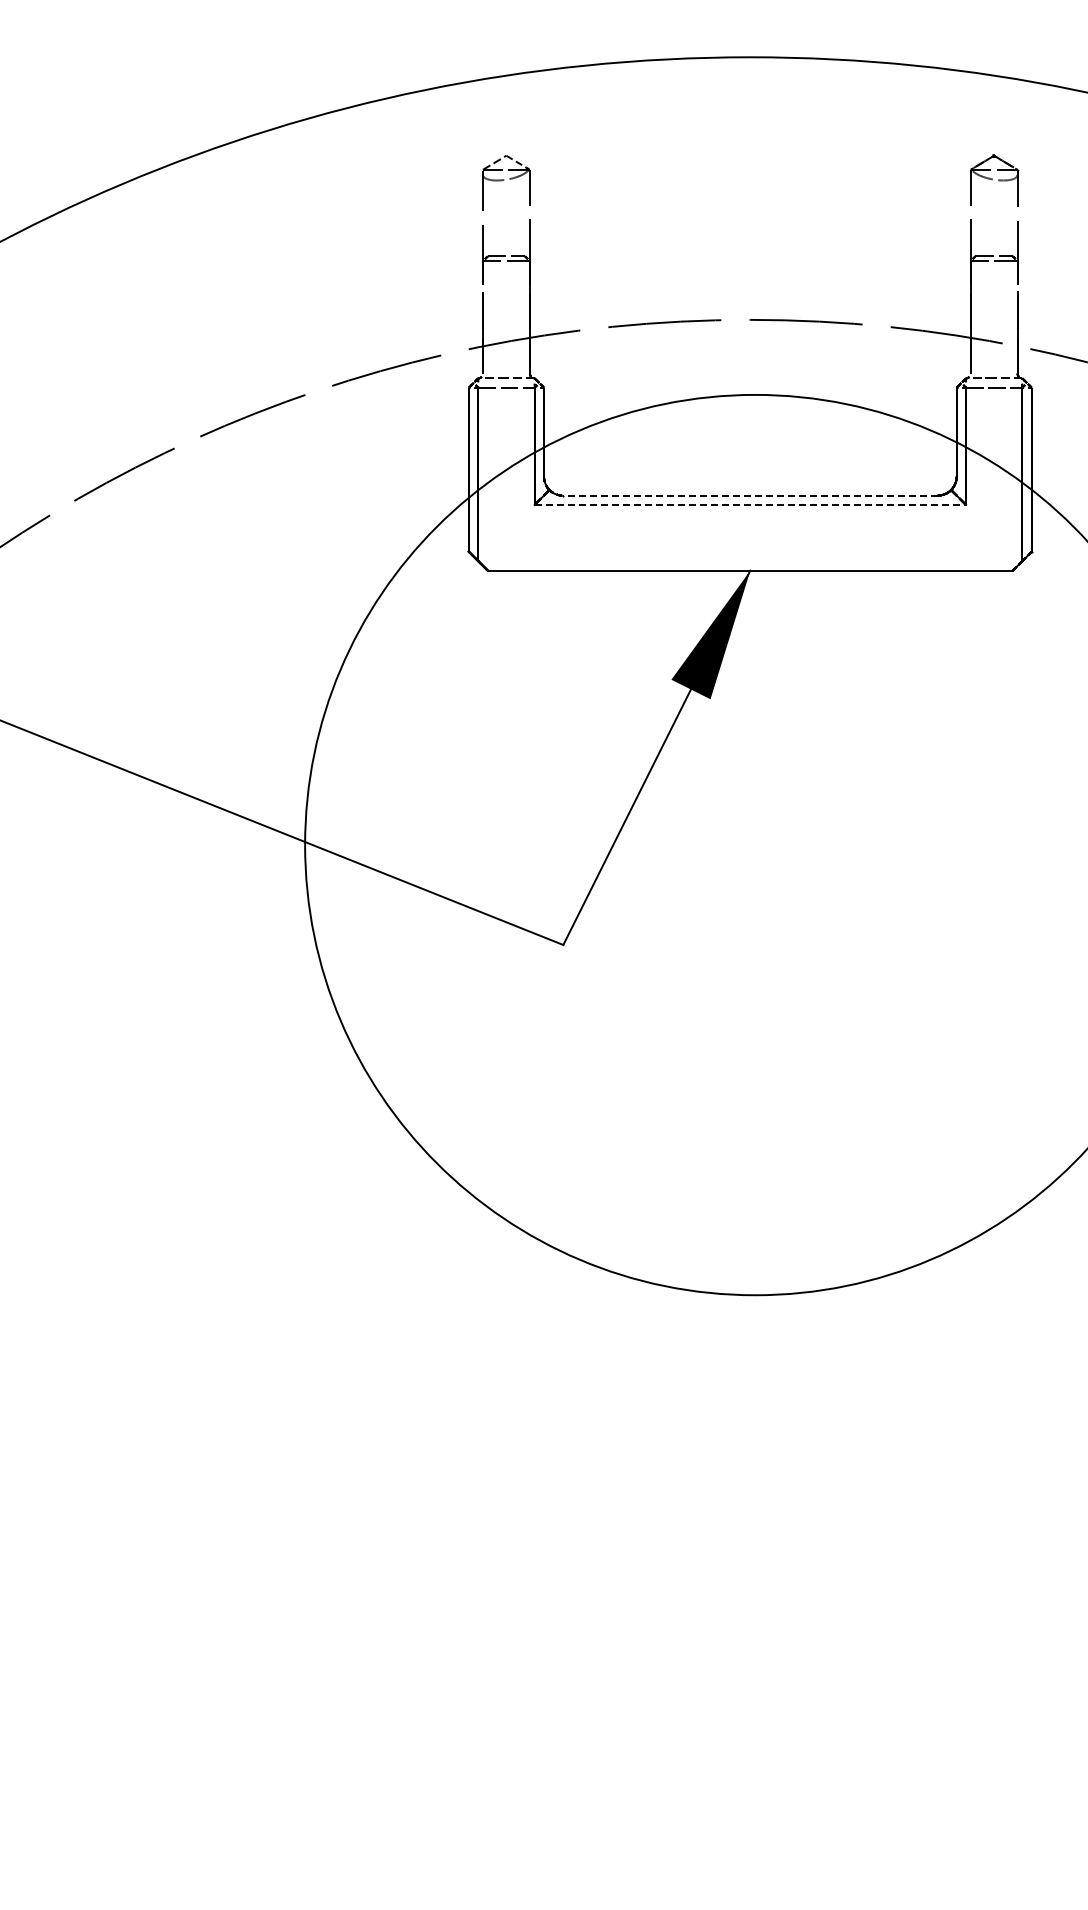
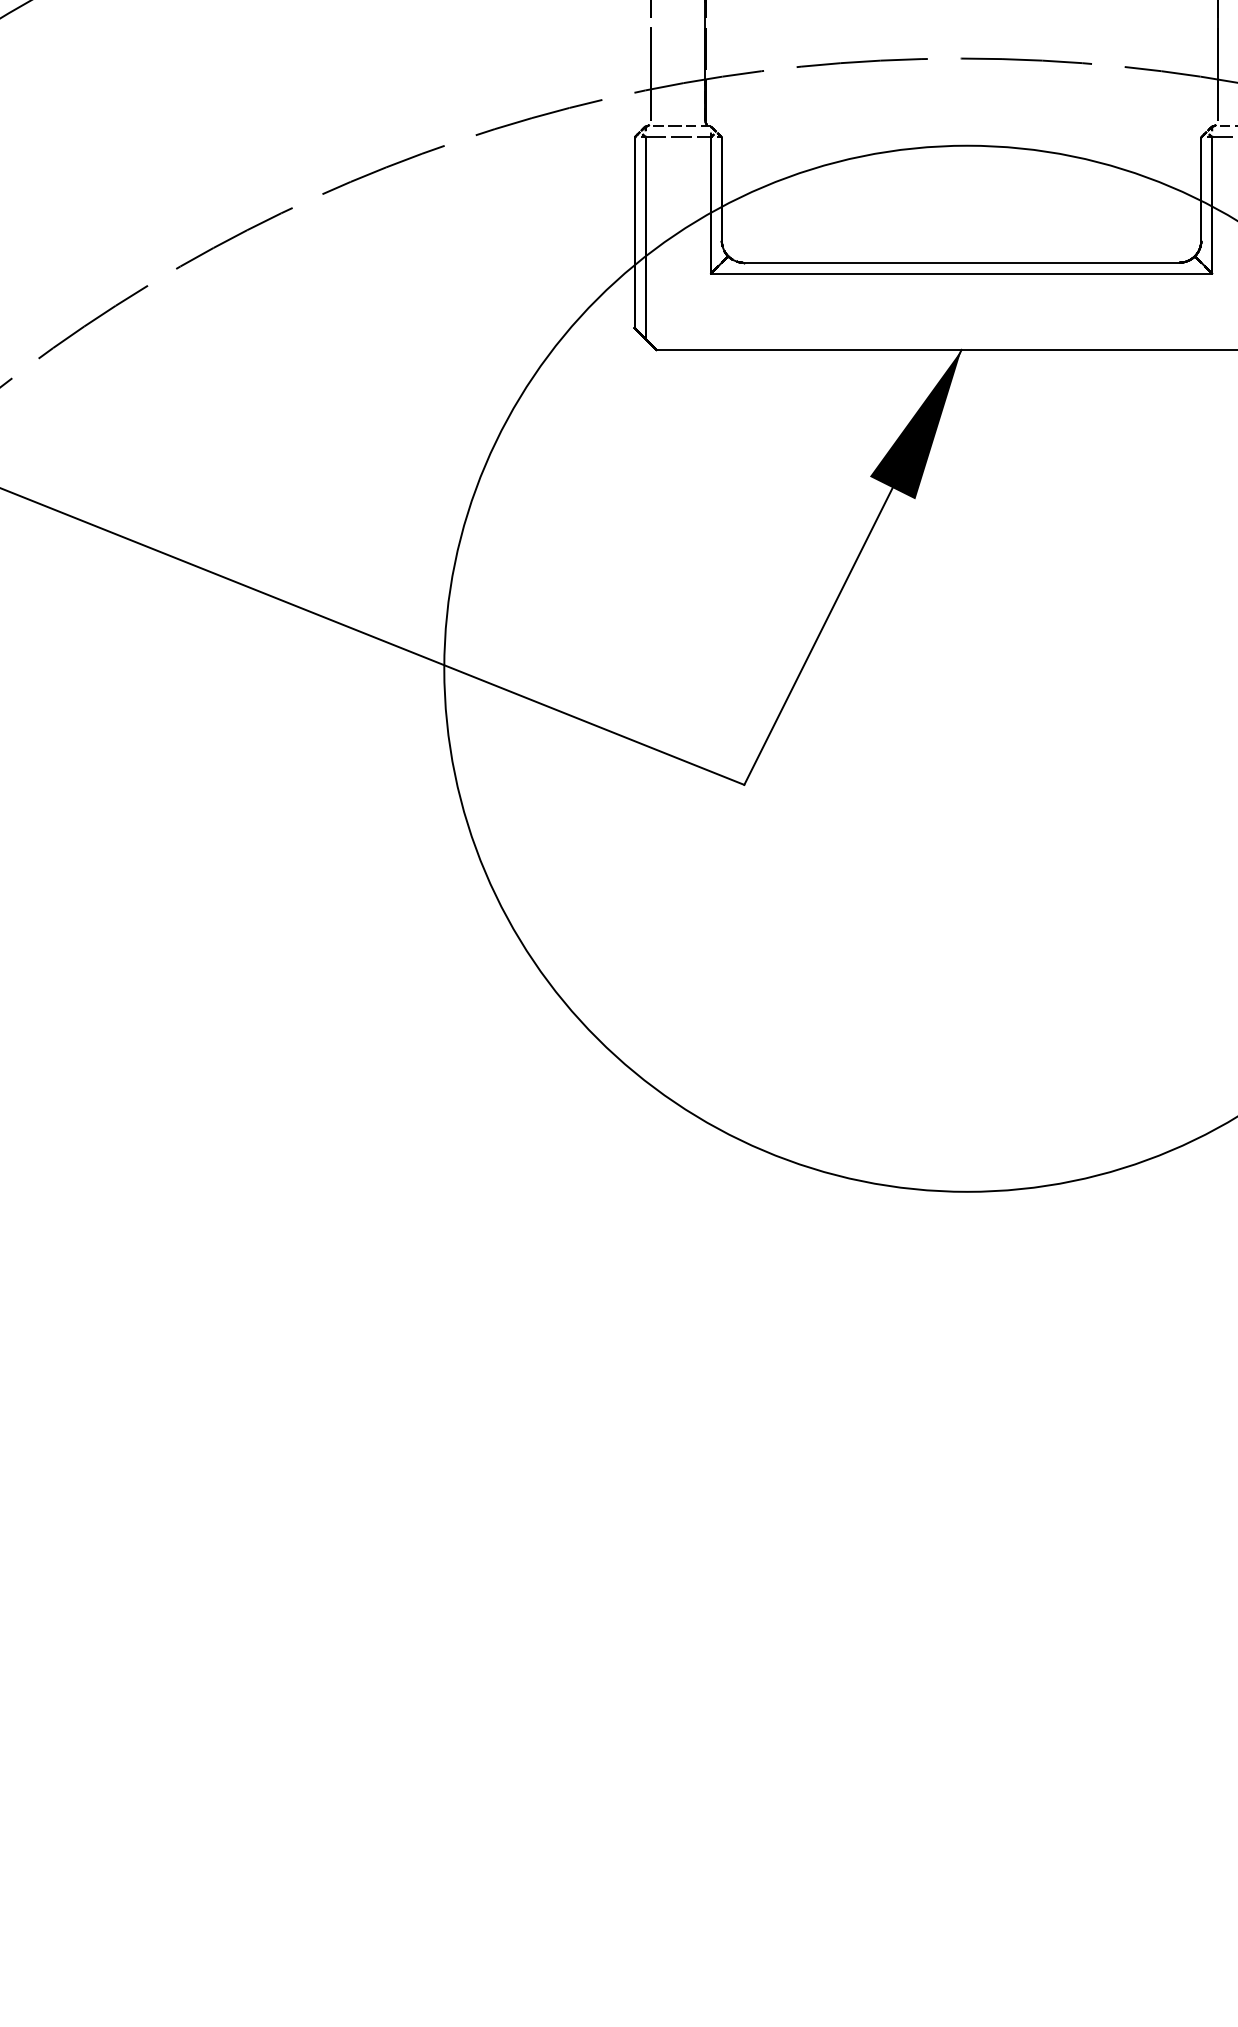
line: (750, 495) -> (961, 262), dashed -> solid
line: (750, 504) -> (961, 273), dashed -> solid

